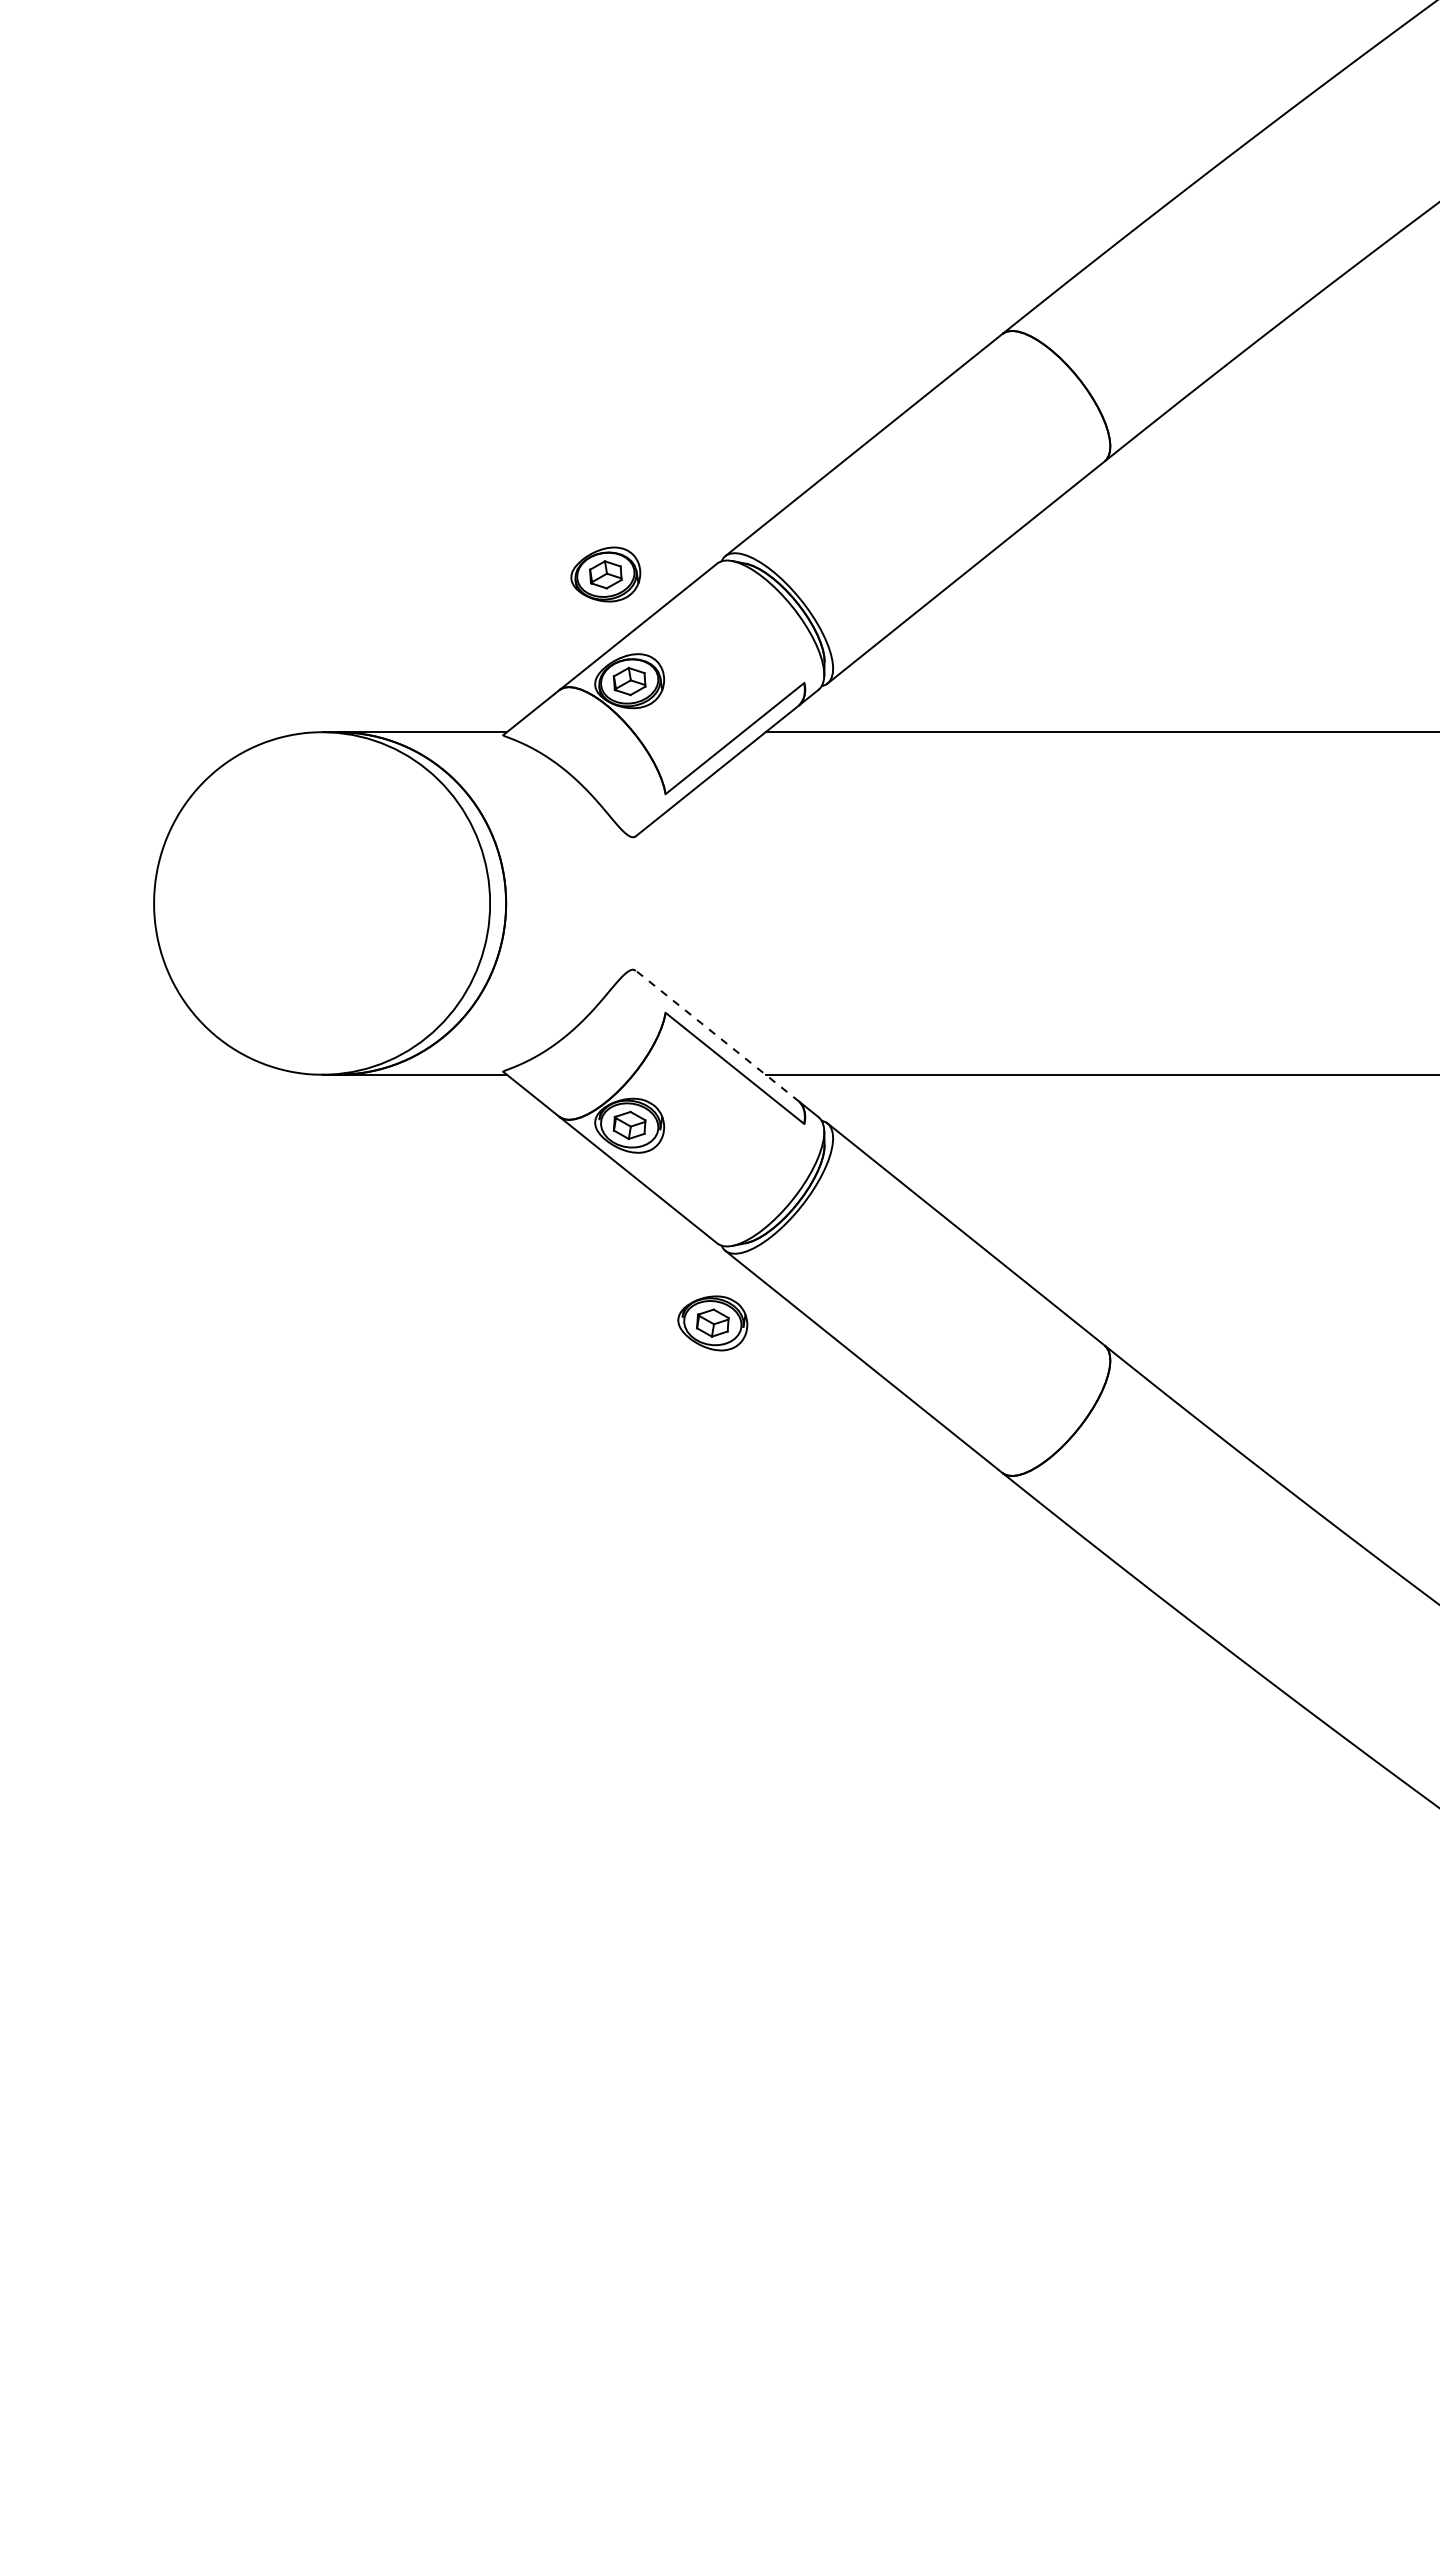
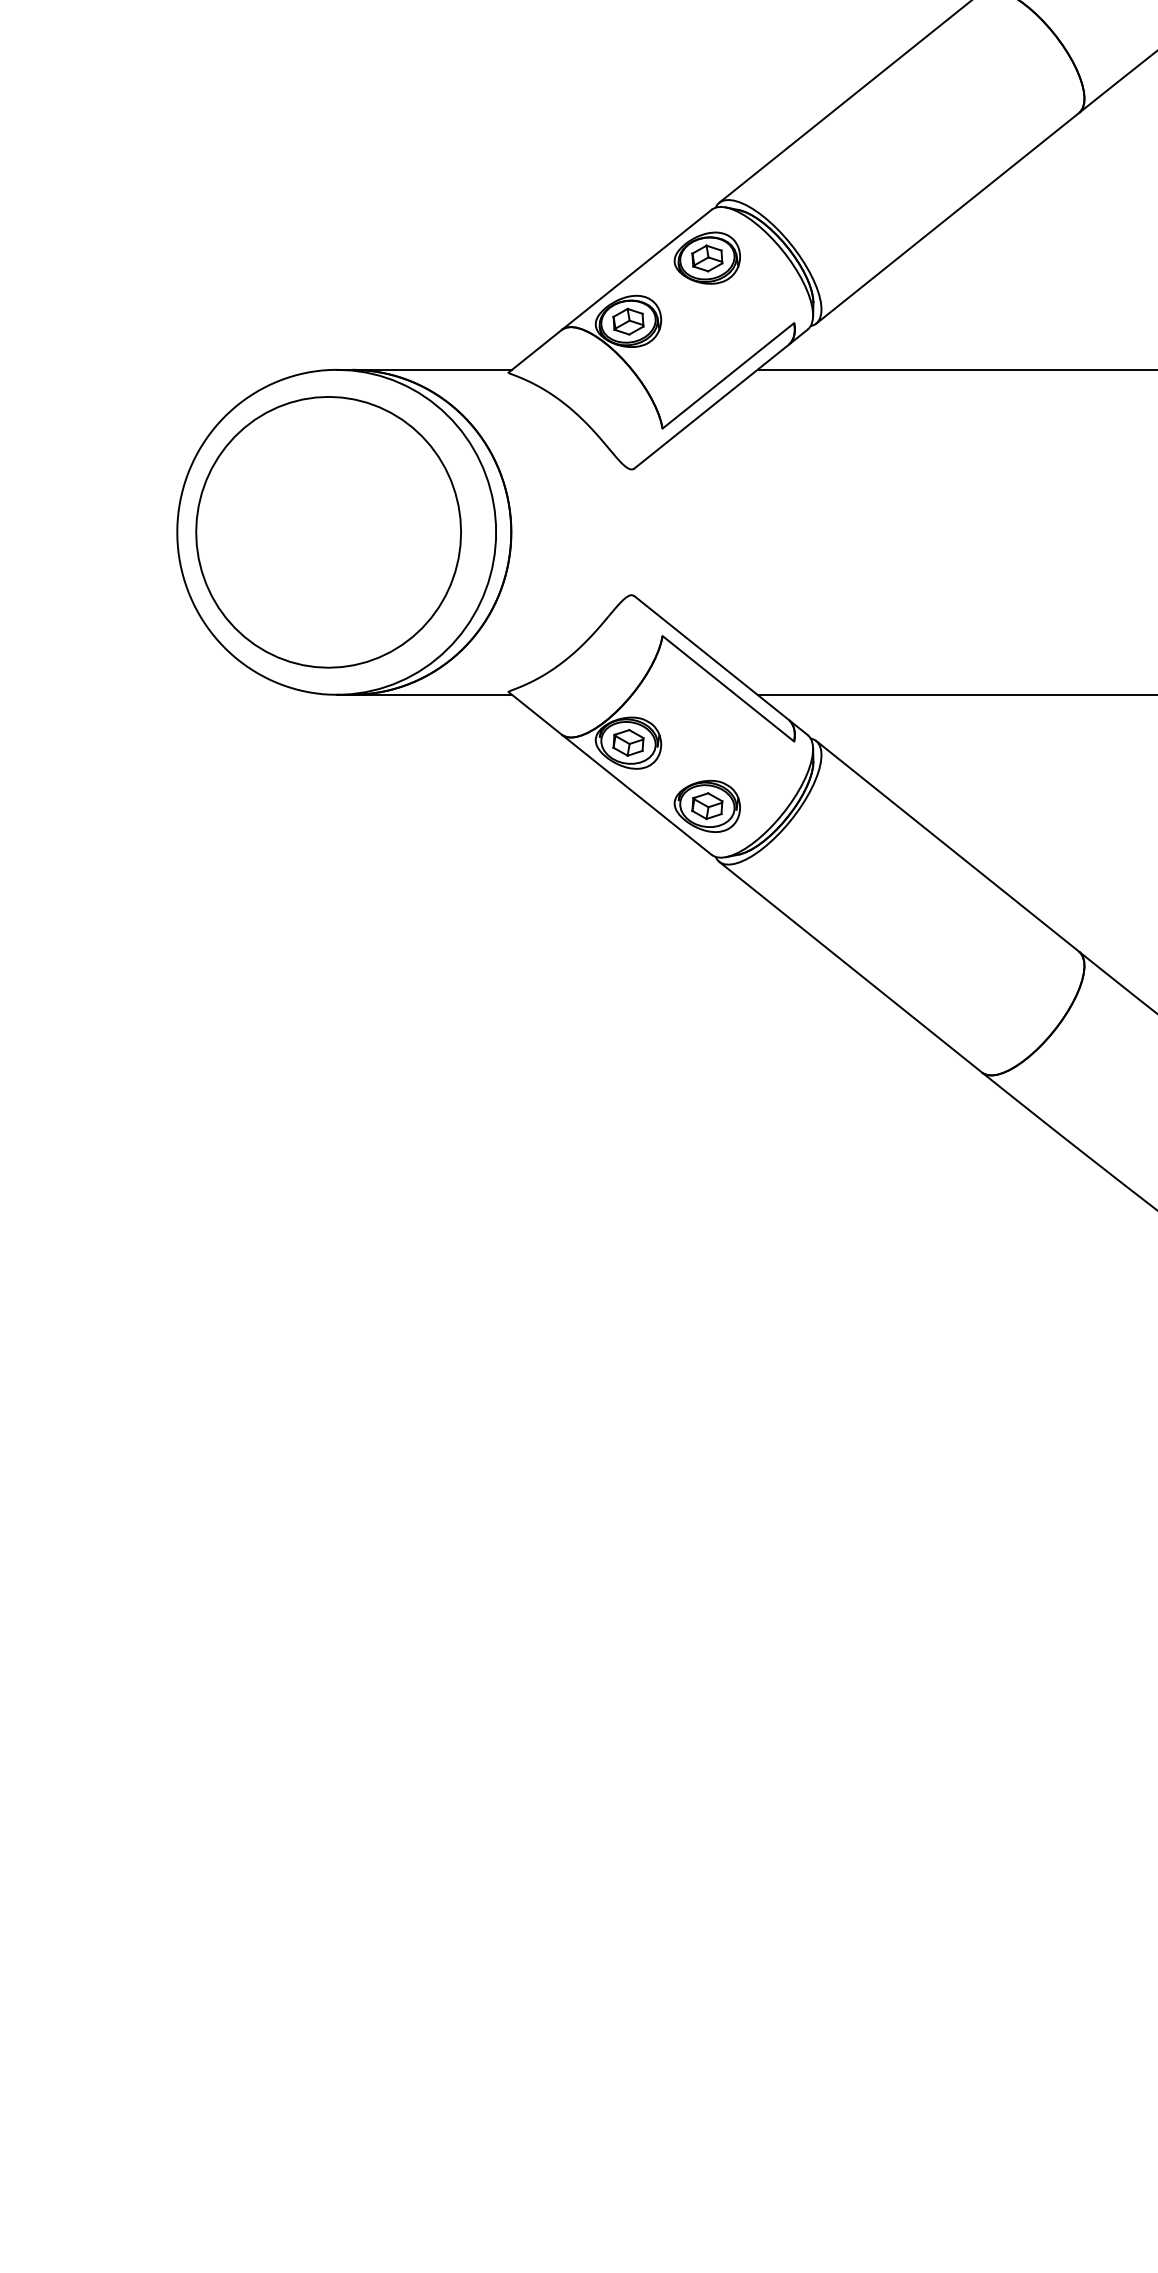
part: (605, 574) -> (707, 258), moved
part: (313, 903) -> (328, 532), added
line: (717, 1036) -> (711, 658), dashed -> solid
part: (712, 1323) -> (707, 806), moved

